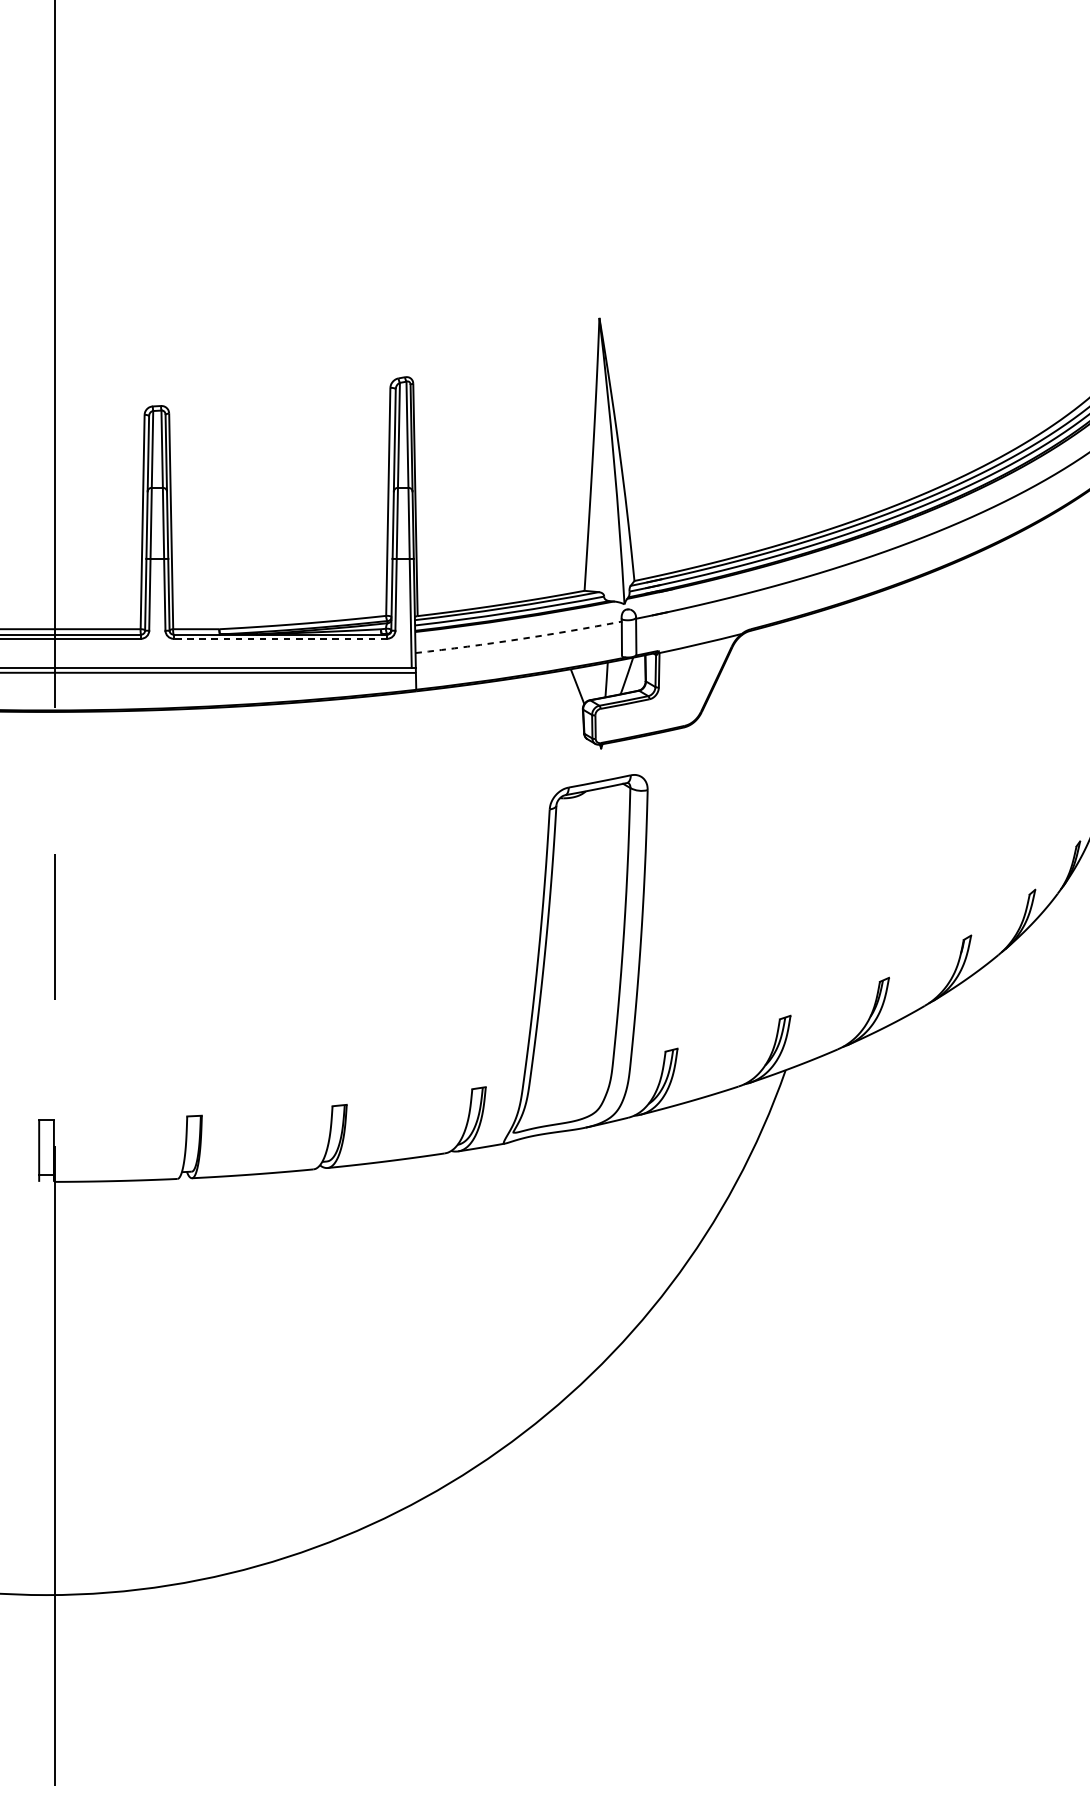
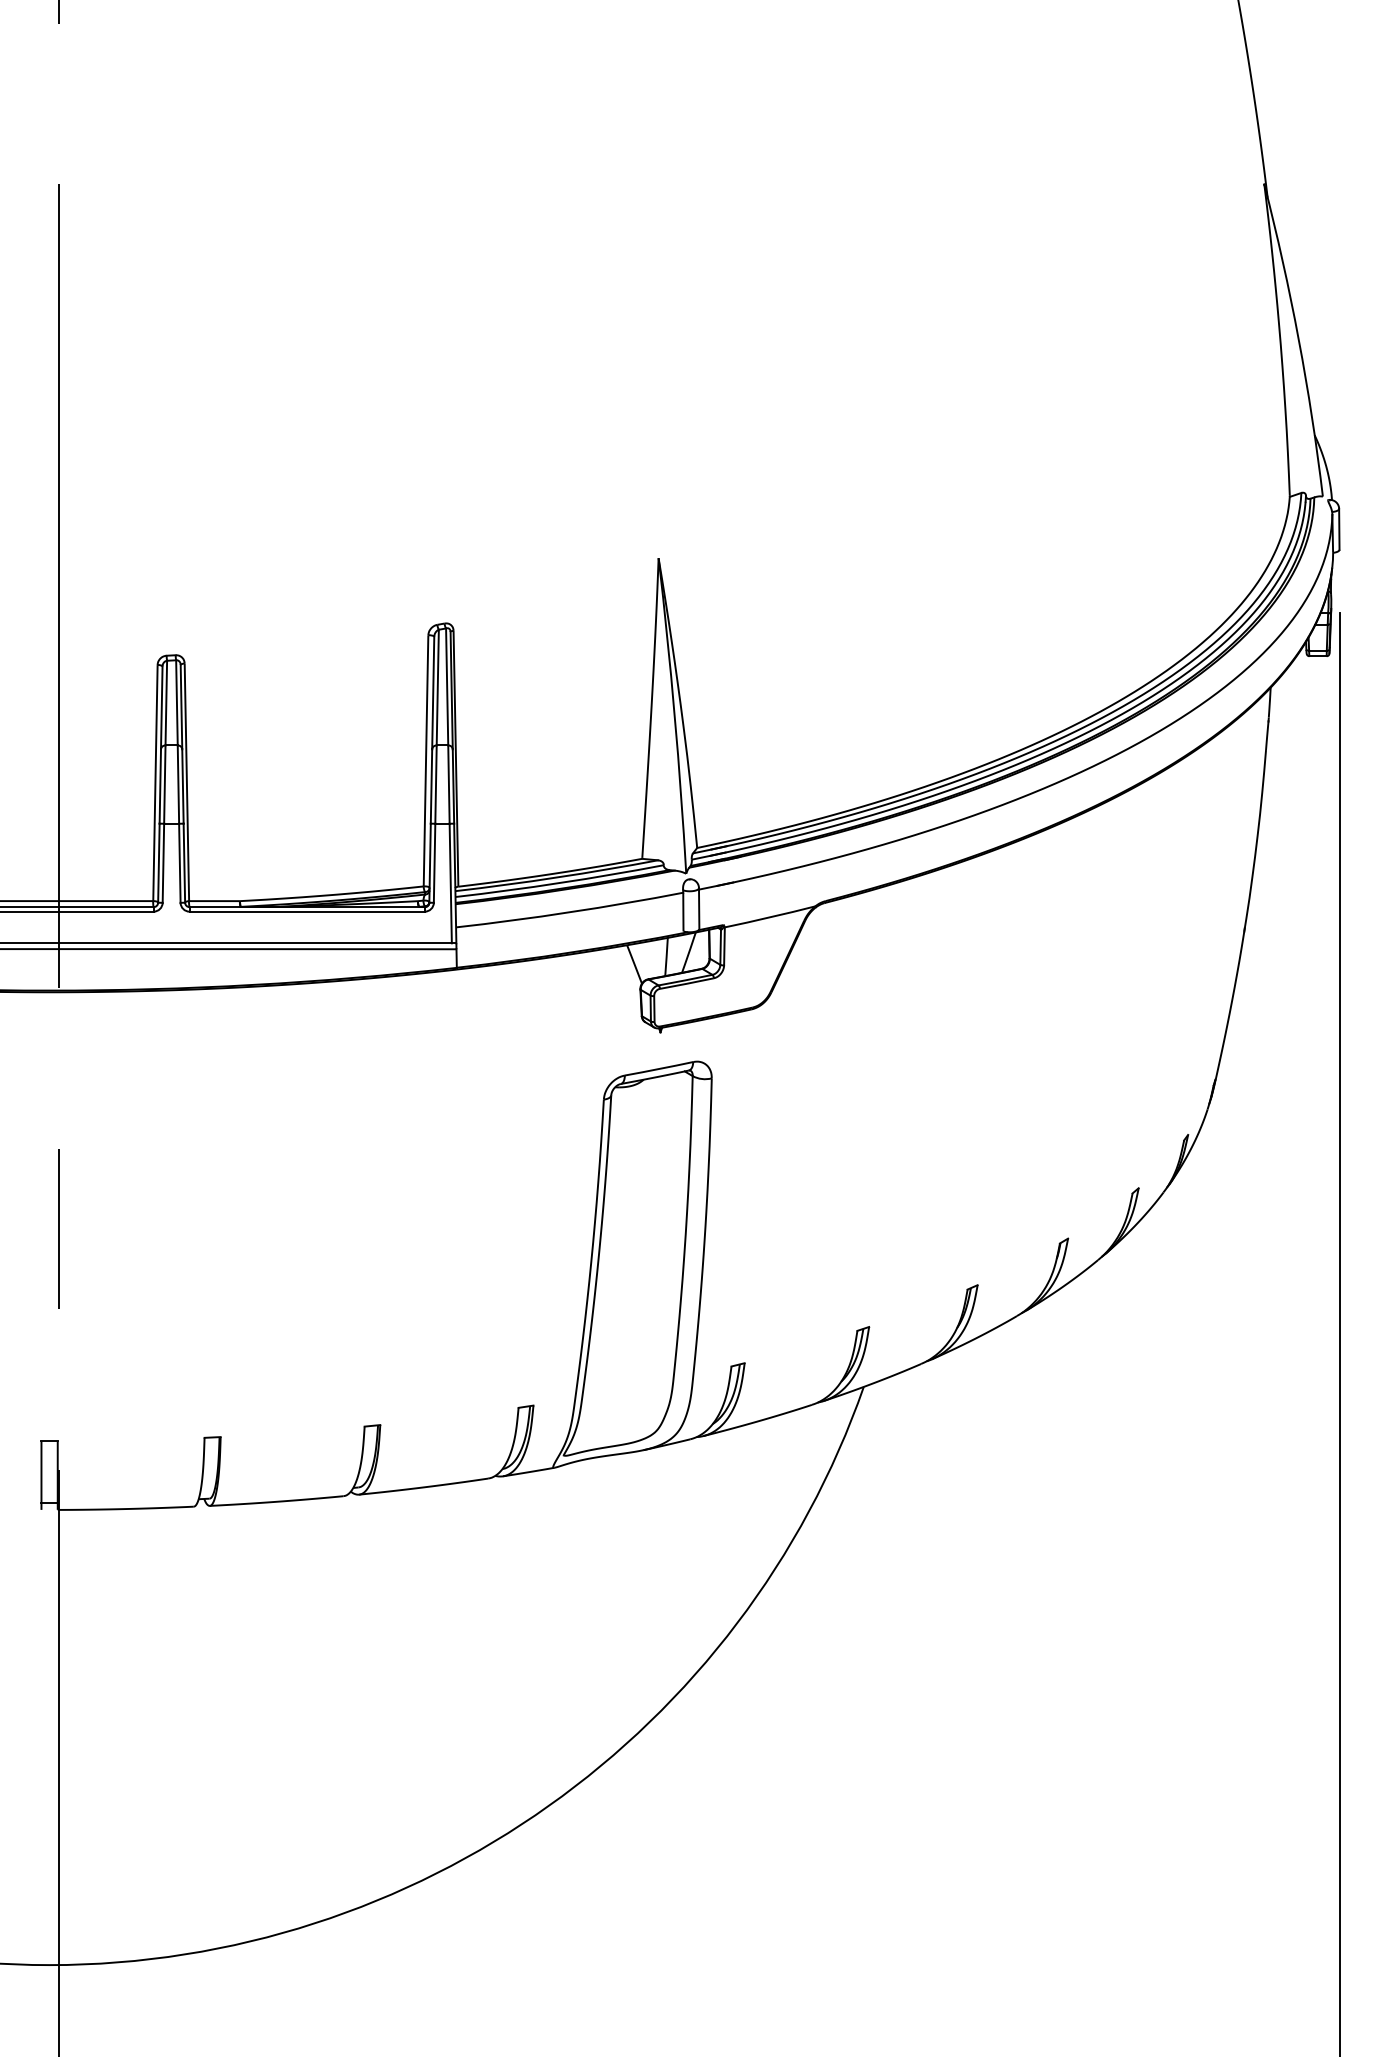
line: (280, 638) -> (307, 911), dashed -> solid
arc: (519, 639) -> (570, 912), dashed -> solid

